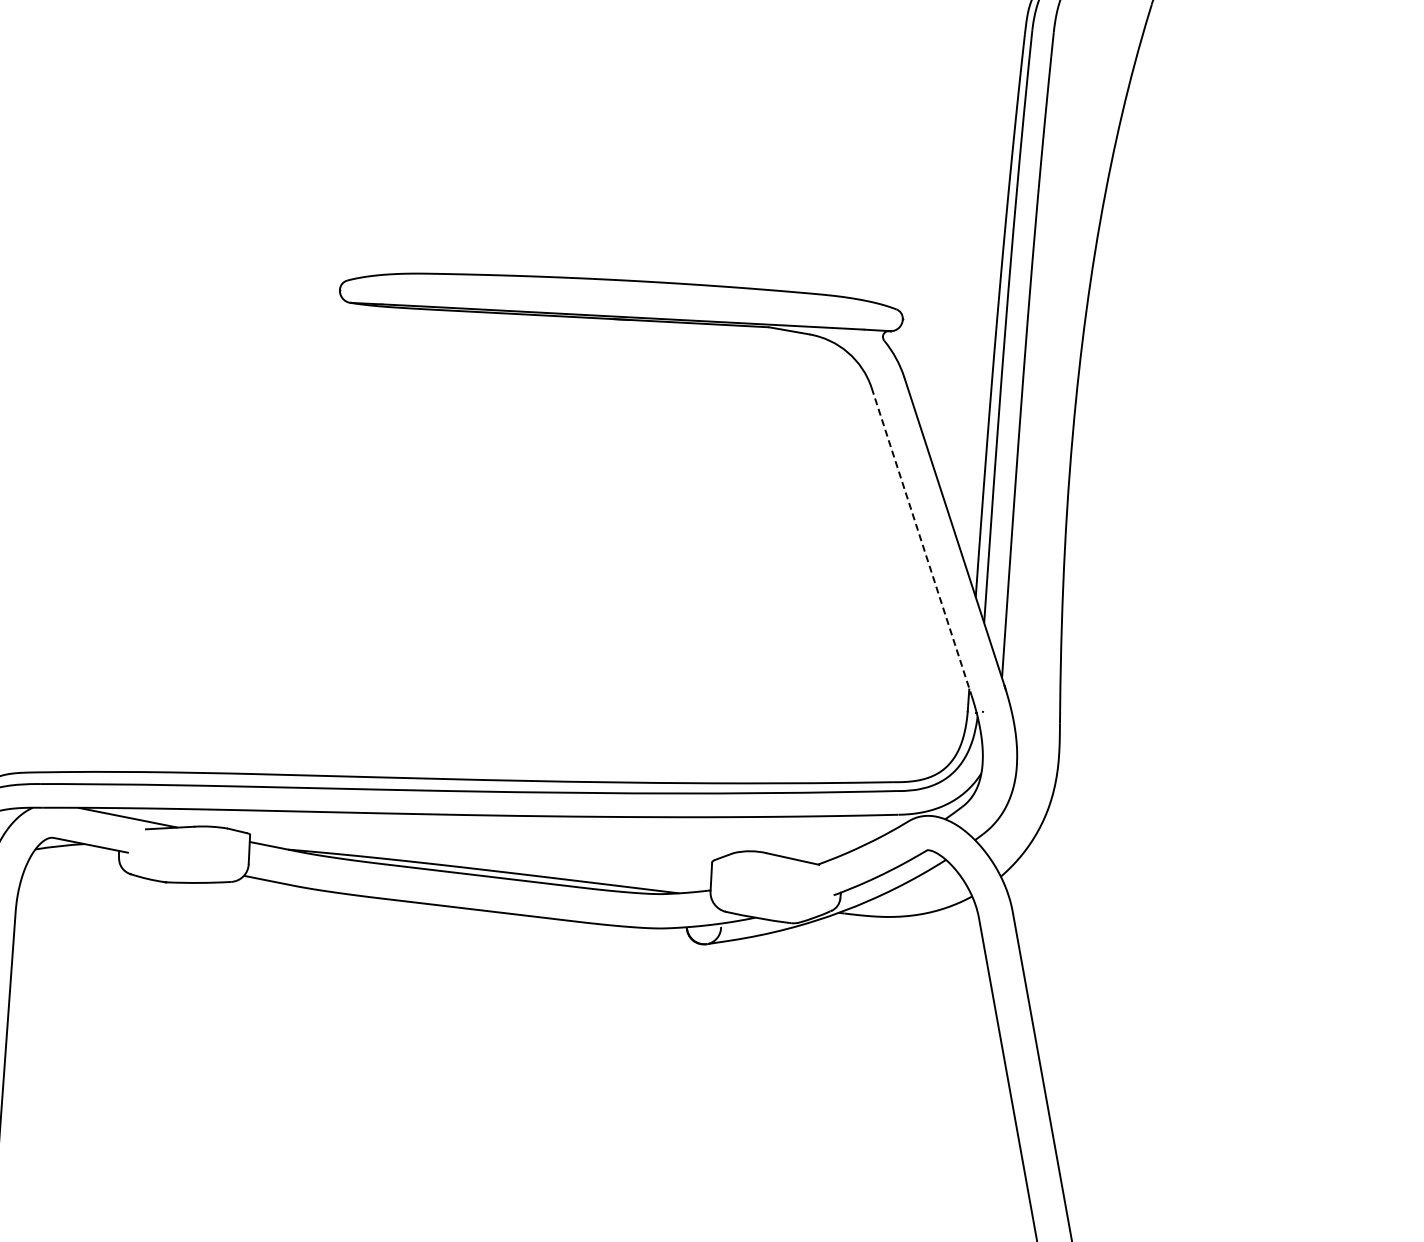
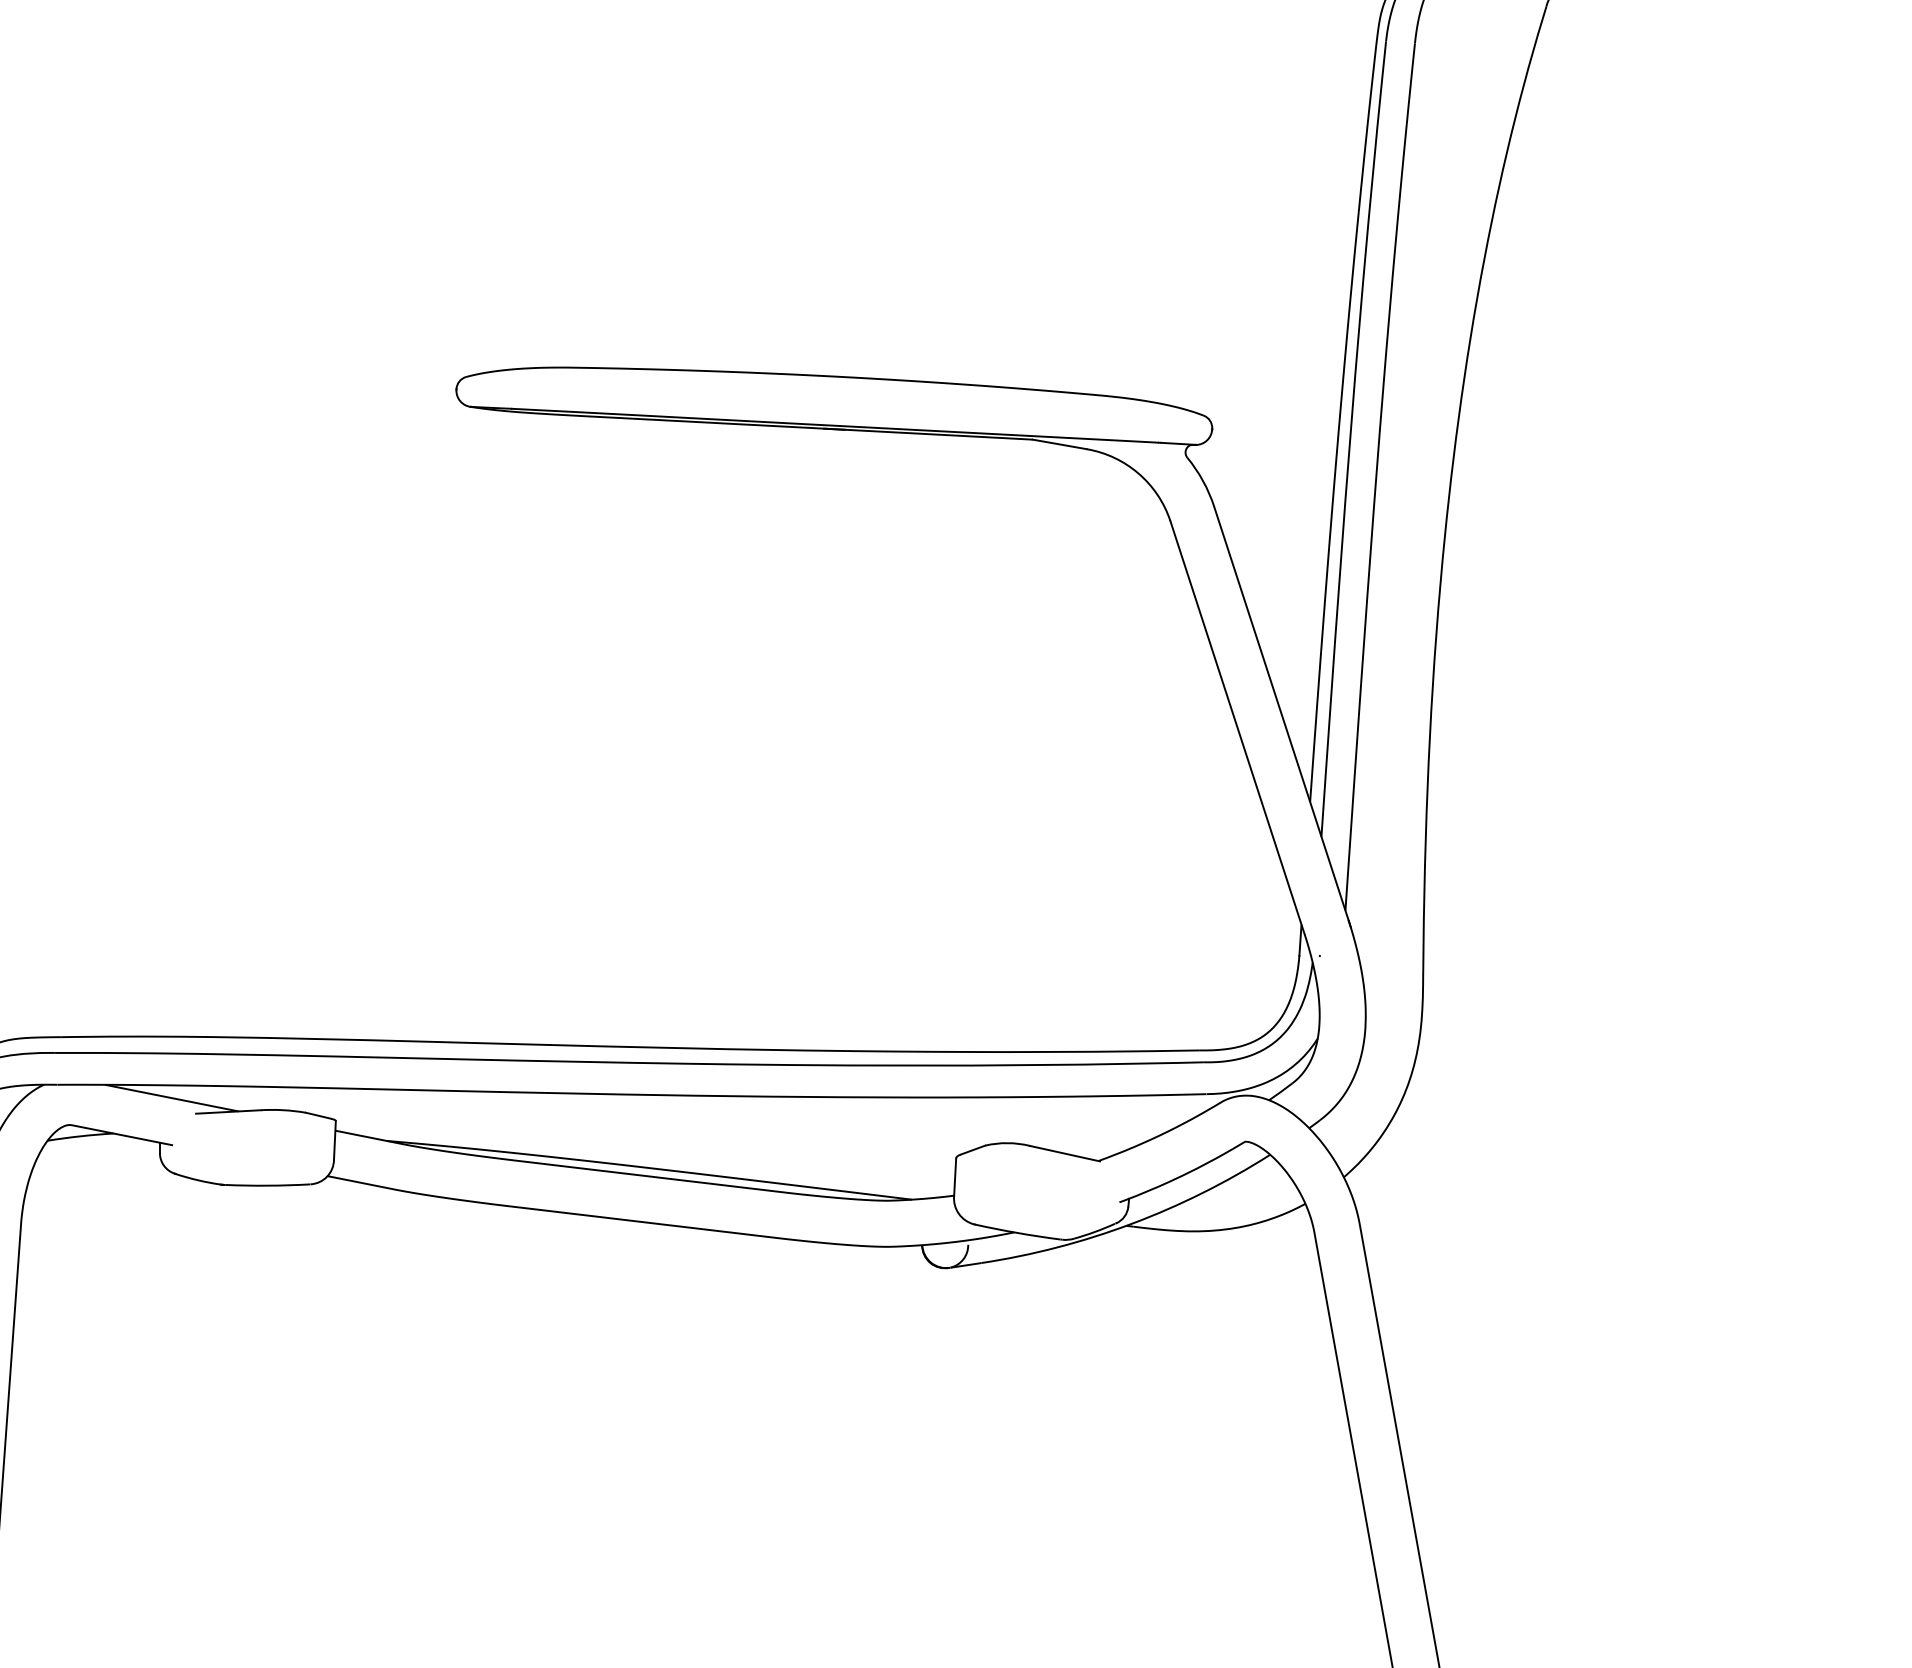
line: (921, 541) -> (1237, 727), dashed -> solid

